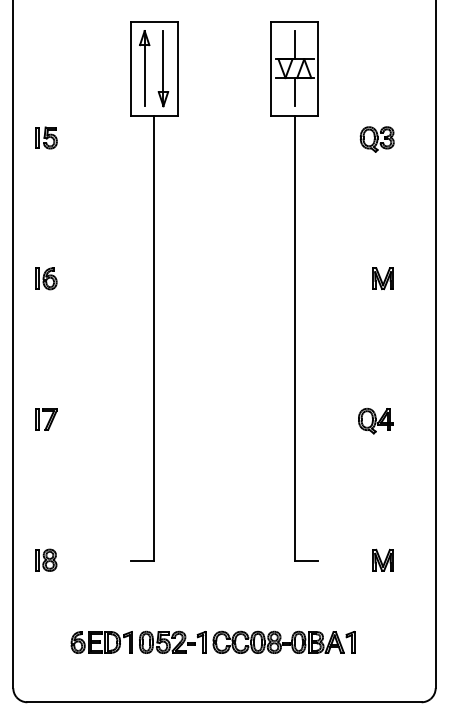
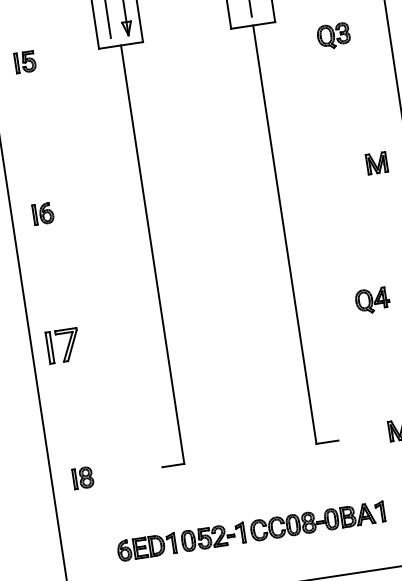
part: (46, 137) -> (25, 61), moved
part: (382, 278) -> (376, 163), moved
part: (46, 419) -> (63, 345), size x1.6

